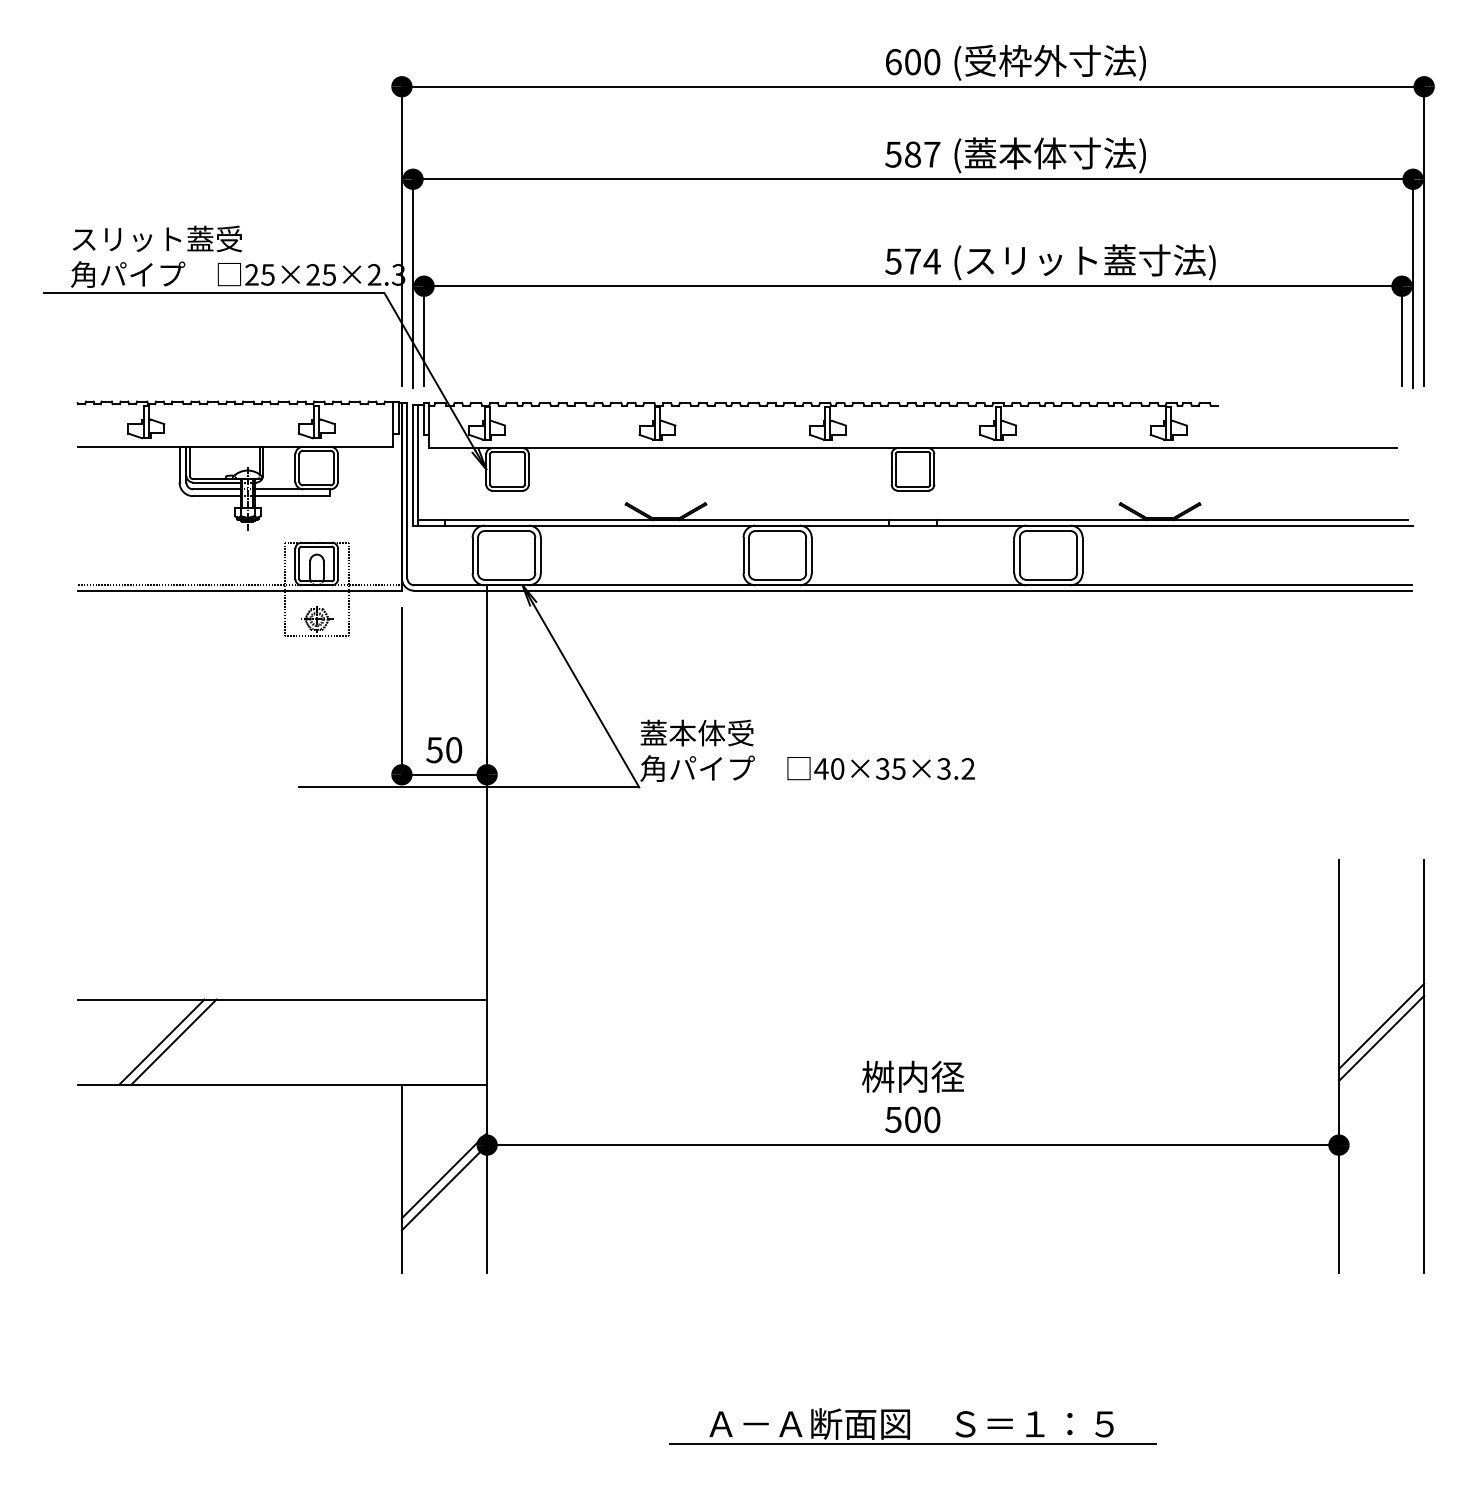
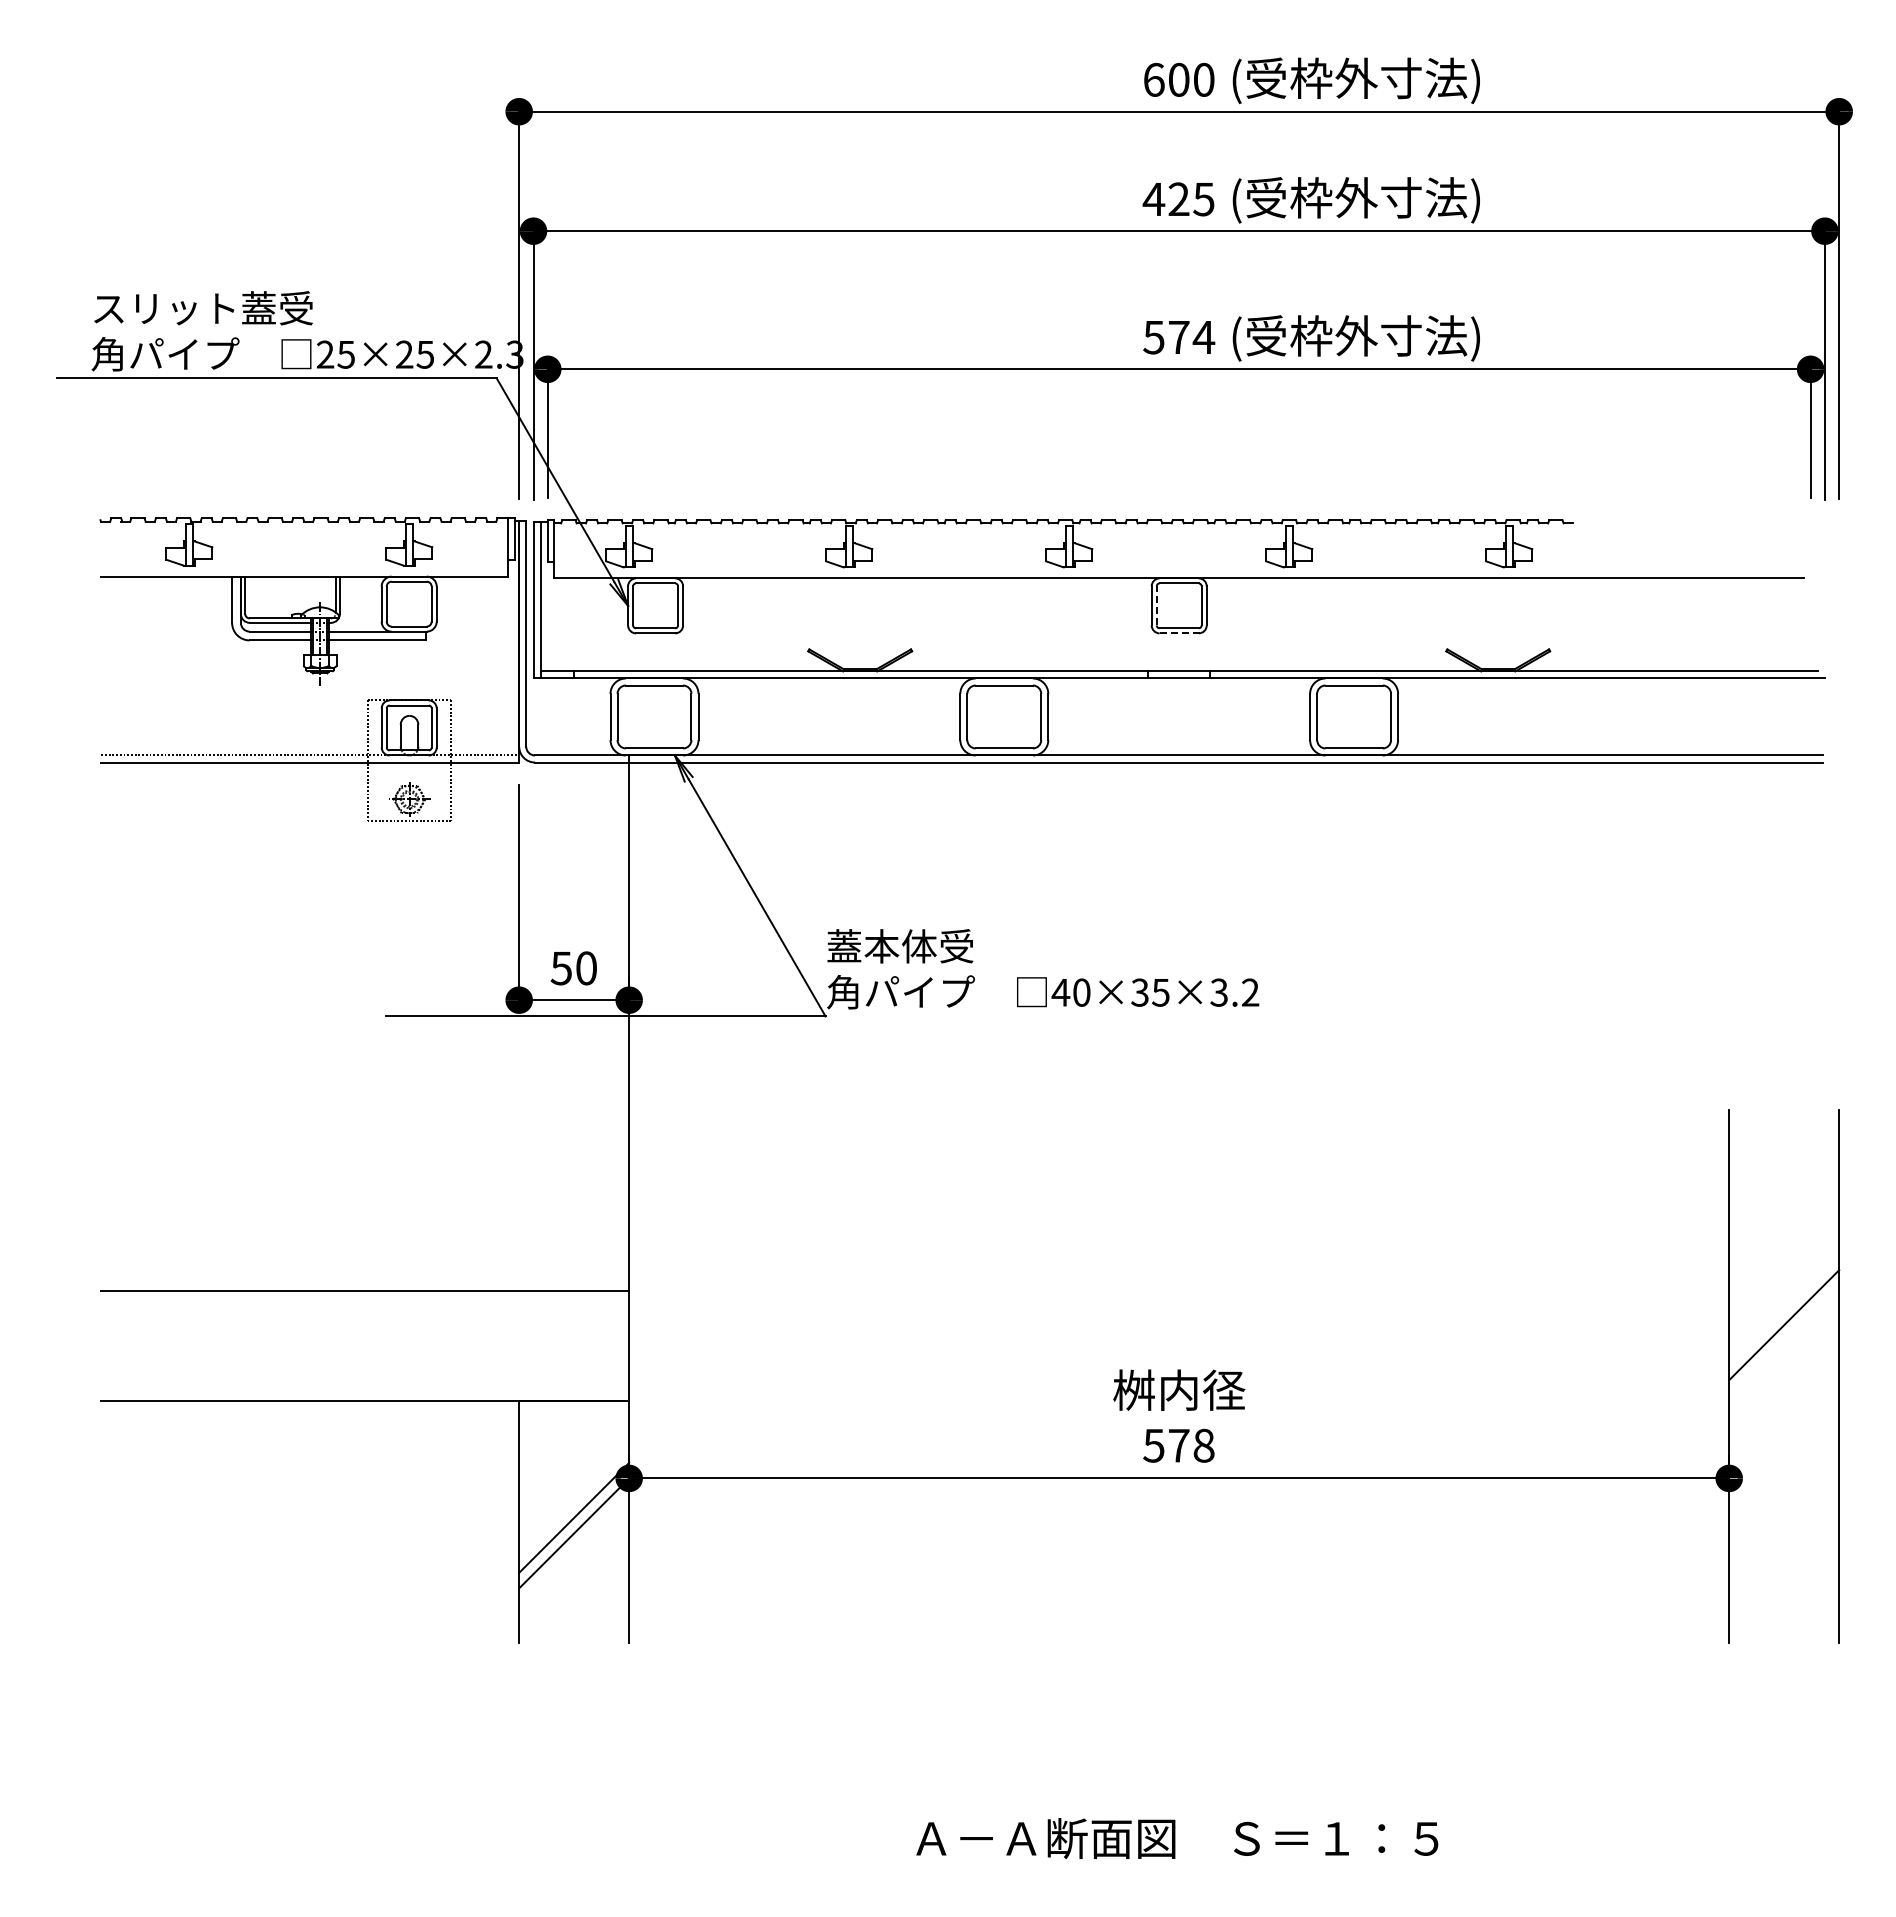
text: (1015, 153) -> (1311, 197), (蓋本体寸法) -> (受枠外寸法)
text: (912, 154) -> (1178, 199), 587 -> 425
text: (1090, 262) -> (1408, 338), (スリット蓋寸法) -> (受枠外寸法)
line: (895, 469) -> (1156, 605), solid -> dashed
line: (913, 490) -> (1179, 633), solid -> dashed
line: (1381, 1038) -> (1784, 1340), removed
line: (162, 1042) -> (209, 1345), removed
line: (173, 1042) -> (224, 1345), removed
text: (922, 1119) -> (1191, 1445), 500 -> 578
line: (913, 1444) -> (1179, 1864), removed

